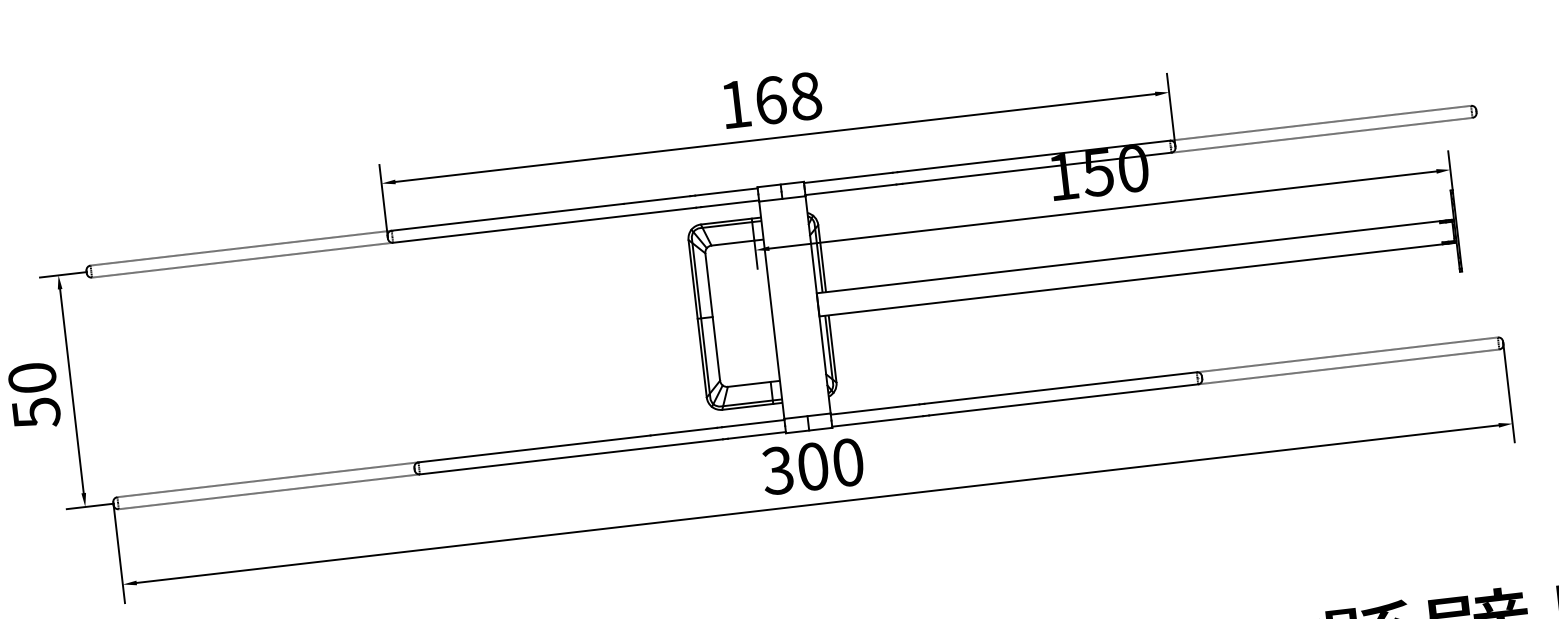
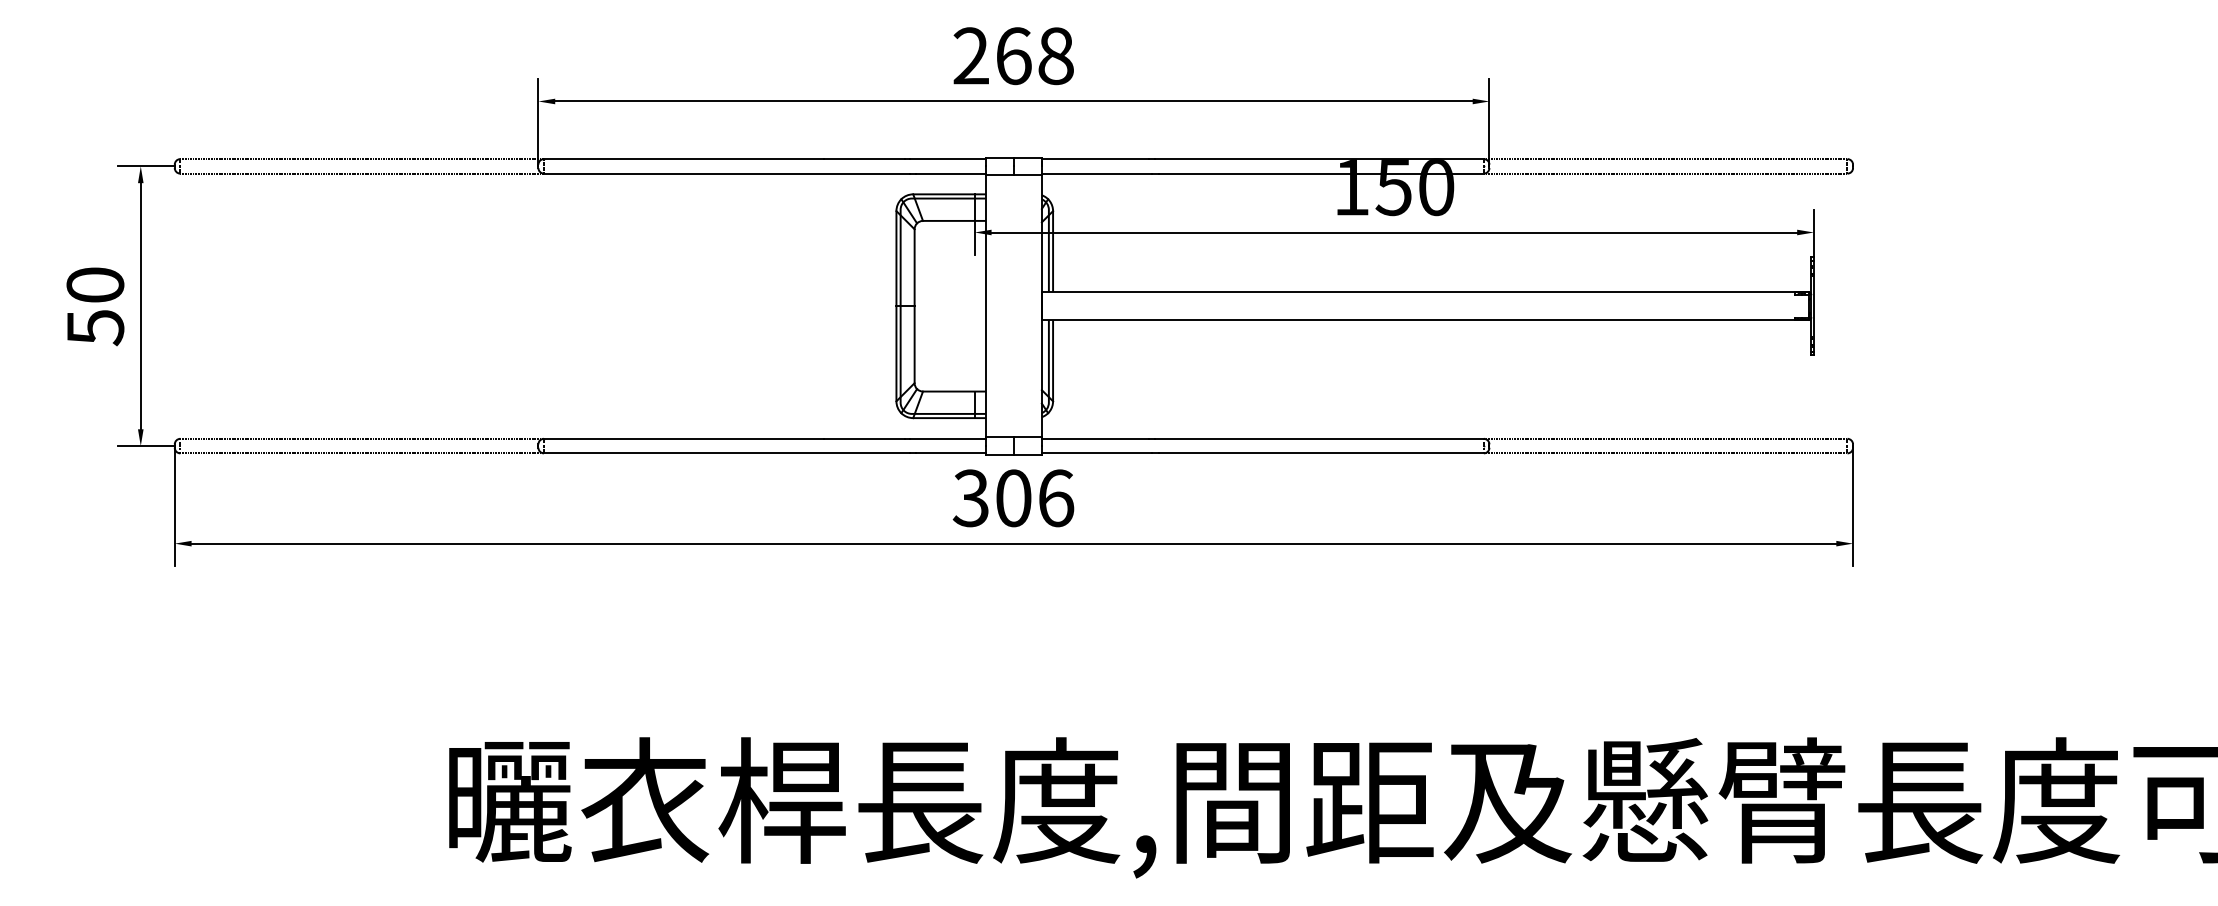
text: (734, 104) -> (970, 55), 168 -> 268
text: (848, 462) -> (1056, 498), 300 -> 306

